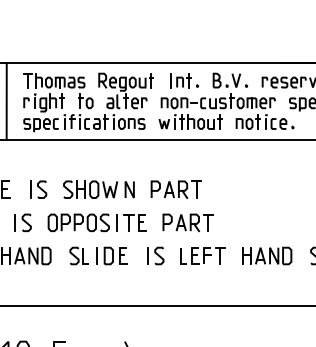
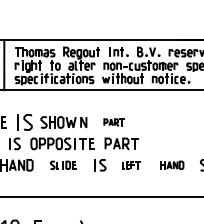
part: (37, 189) -> (24, 122), size x1.4
part: (175, 189) -> (113, 122), size x0.6
part: (98, 256) -> (63, 165), size x0.7
part: (202, 256) -> (130, 165), size x0.6
part: (267, 256) -> (172, 165), size x0.7

